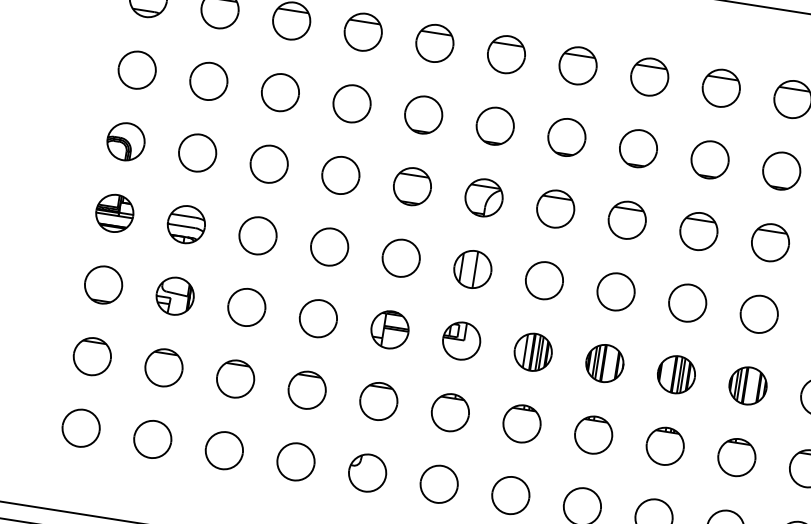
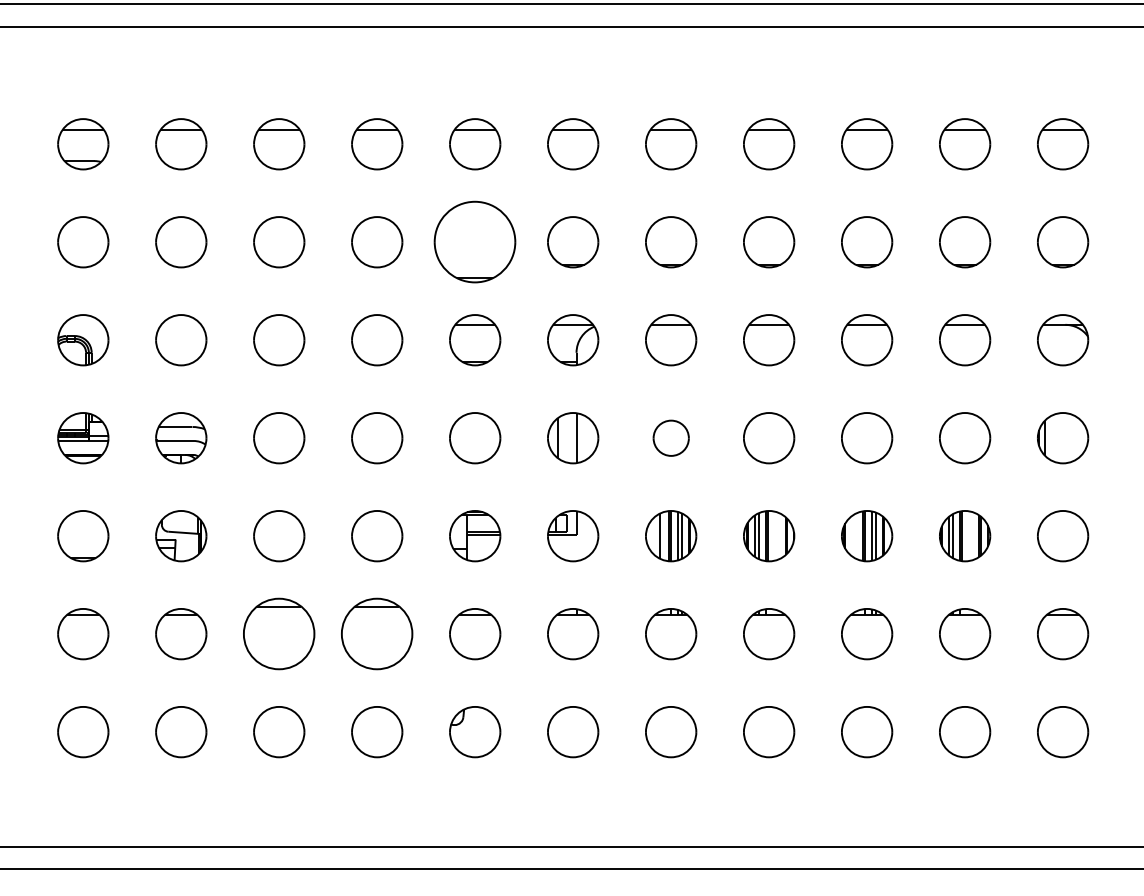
part: (423, 115) -> (475, 242), size x1.6
part: (544, 280) -> (671, 438), size x0.7
part: (235, 379) -> (279, 634), size x1.4
part: (307, 390) -> (377, 634), size x1.4

